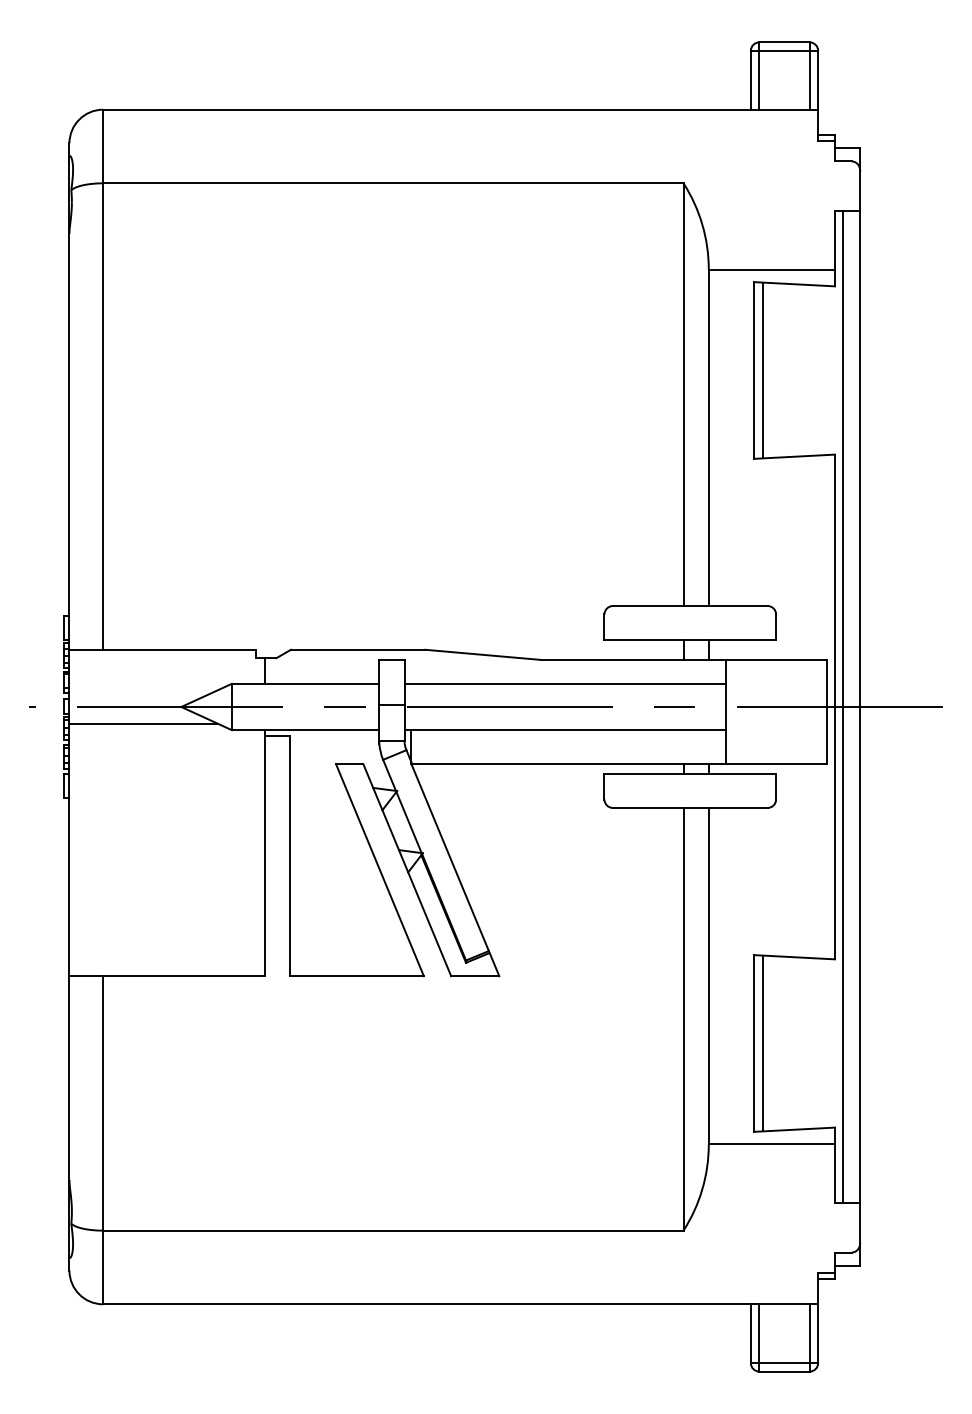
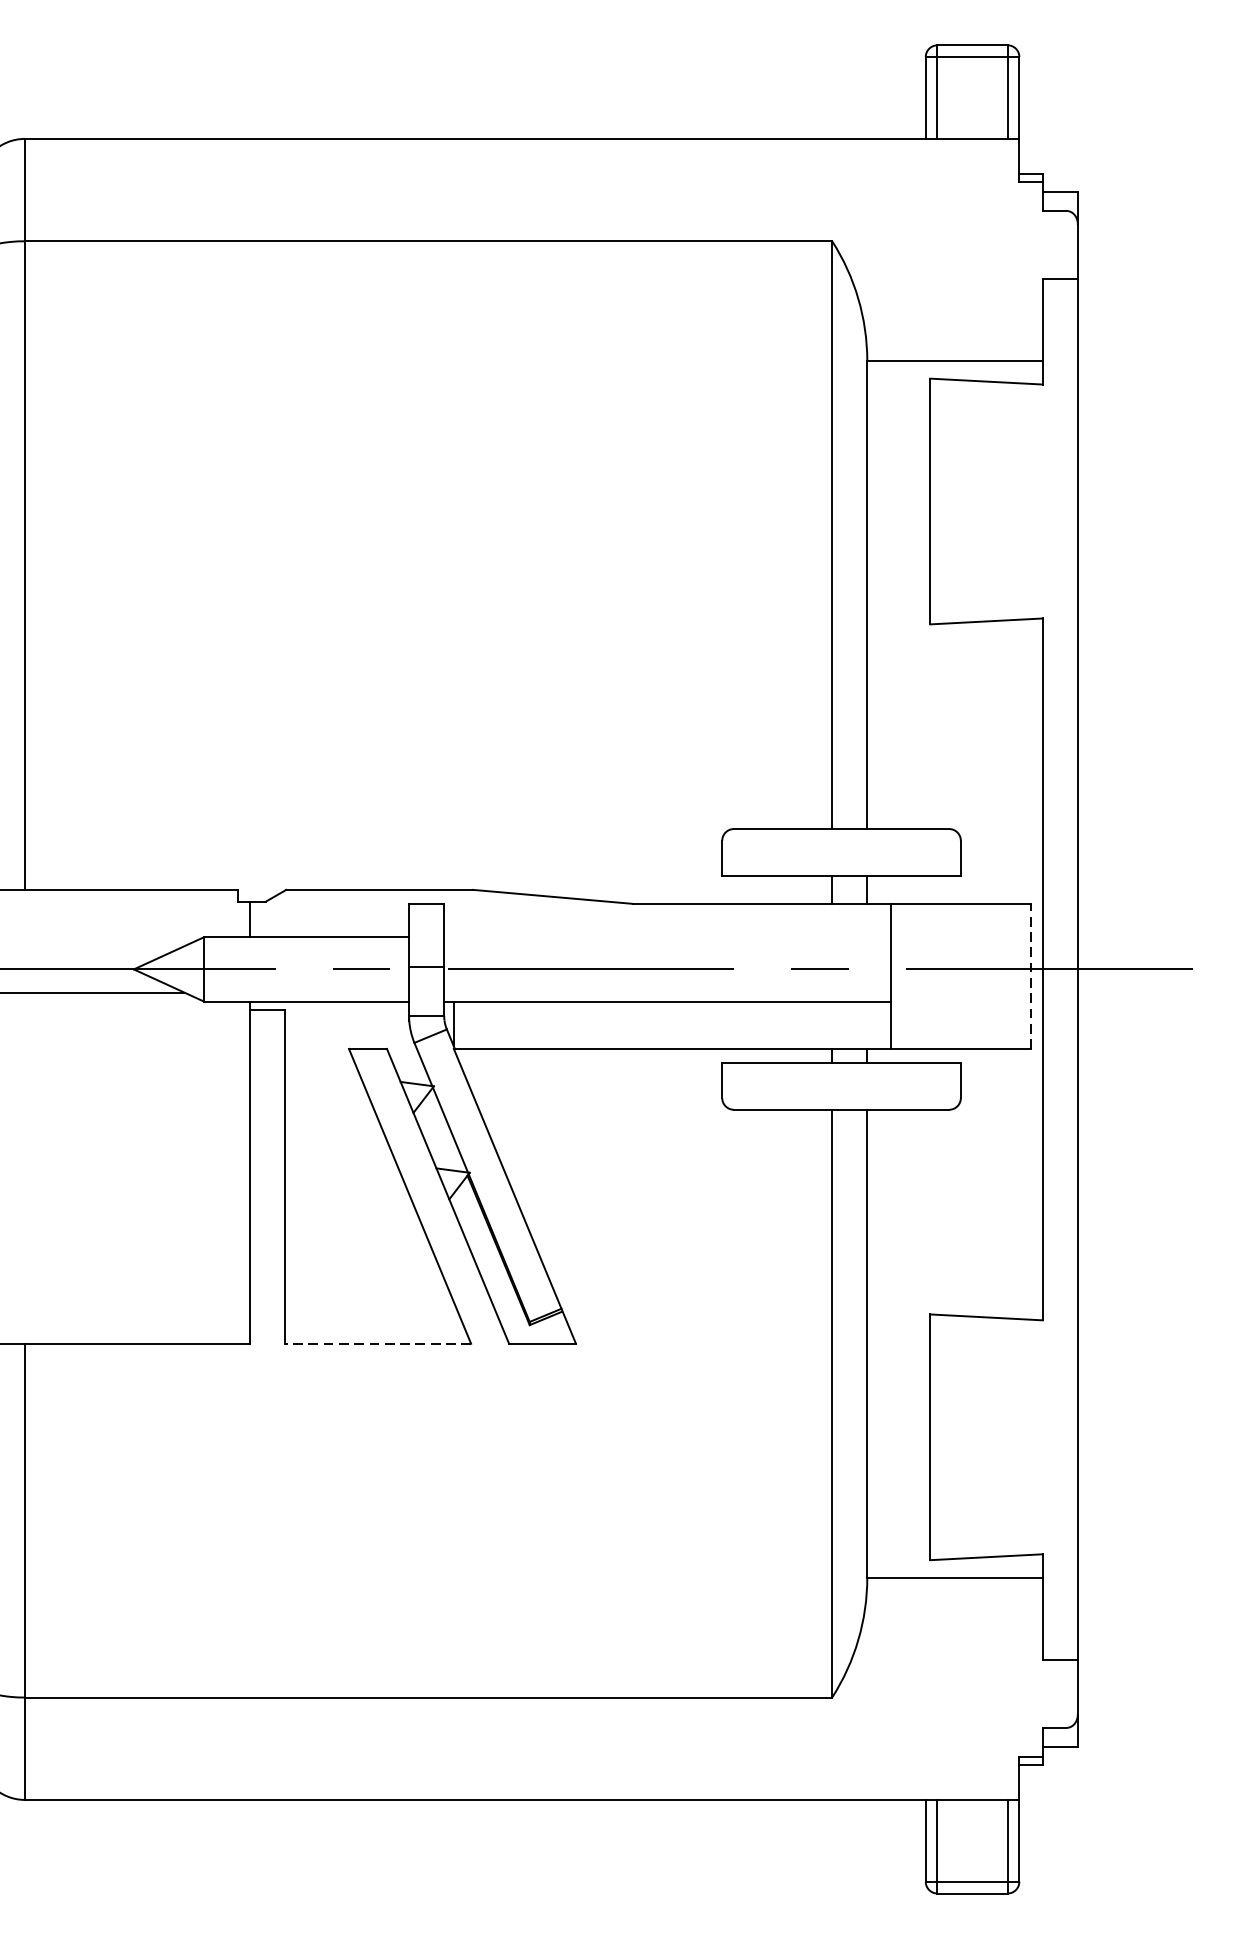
line: (762, 370) -> (941, 501), removed
line: (564, 683) -> (666, 936), removed
line: (843, 706) -> (1054, 968), removed
line: (826, 711) -> (1030, 975), solid -> dashed
line: (356, 976) -> (377, 1344), solid -> dashed
line: (762, 1043) -> (941, 1437), removed

